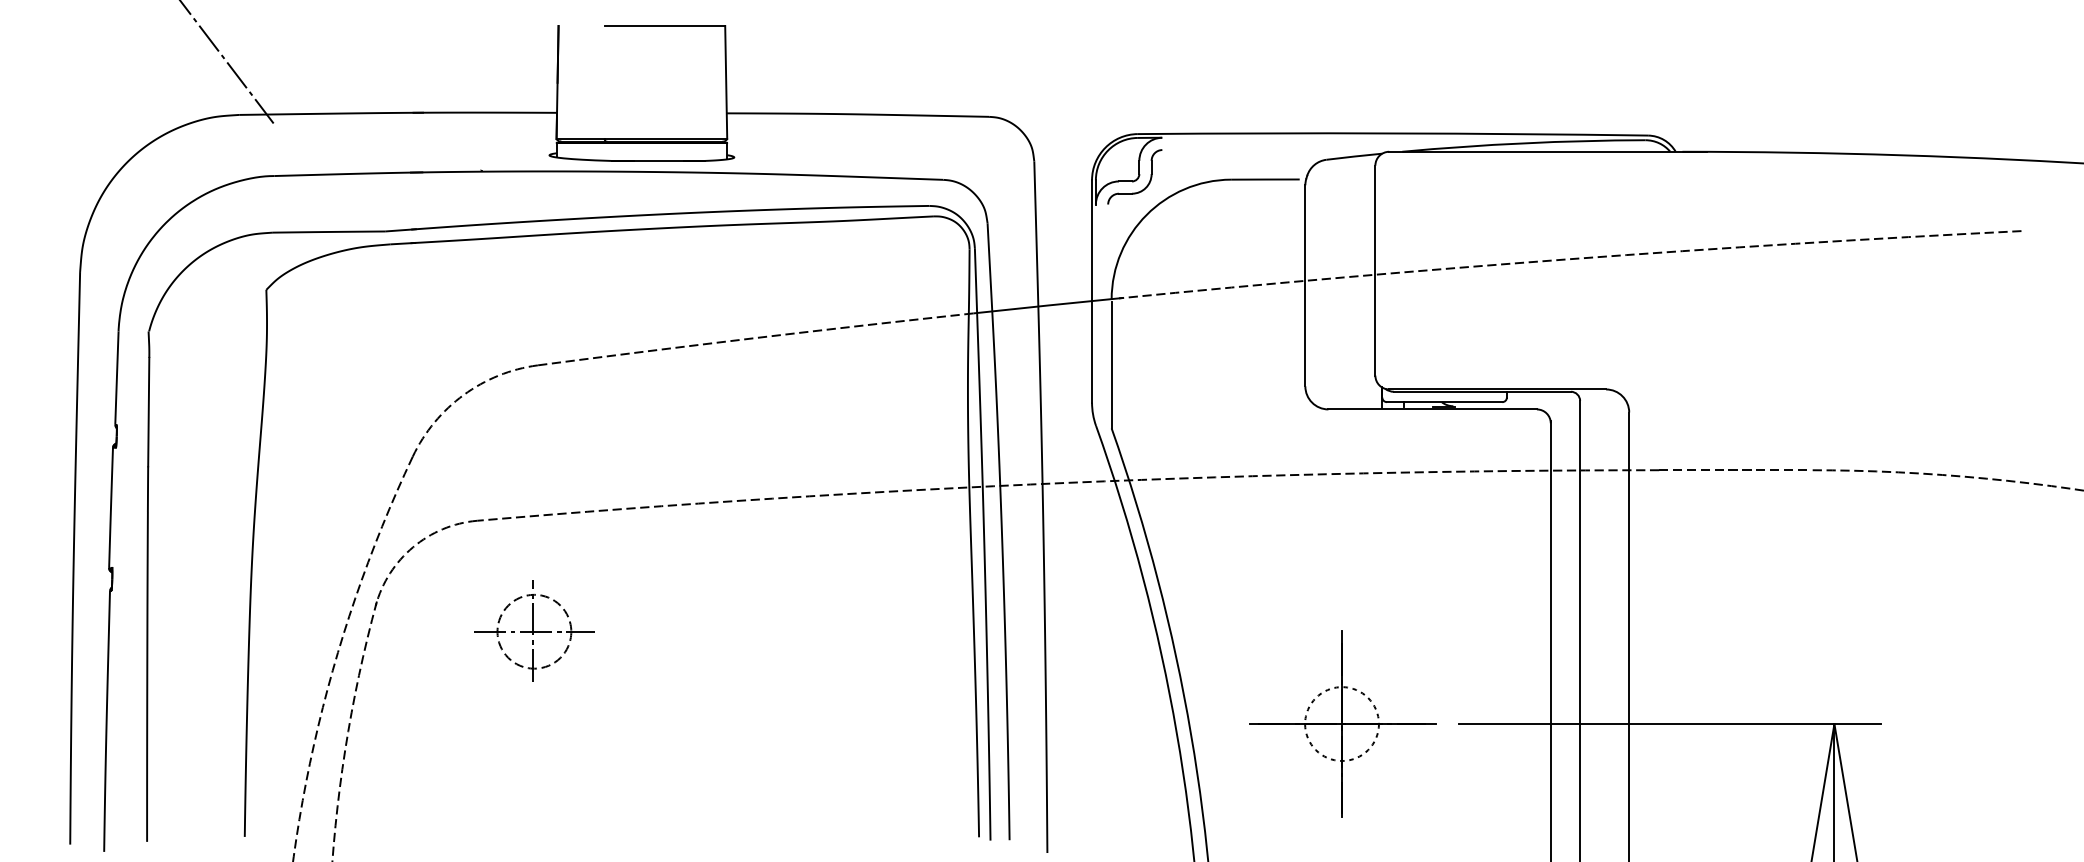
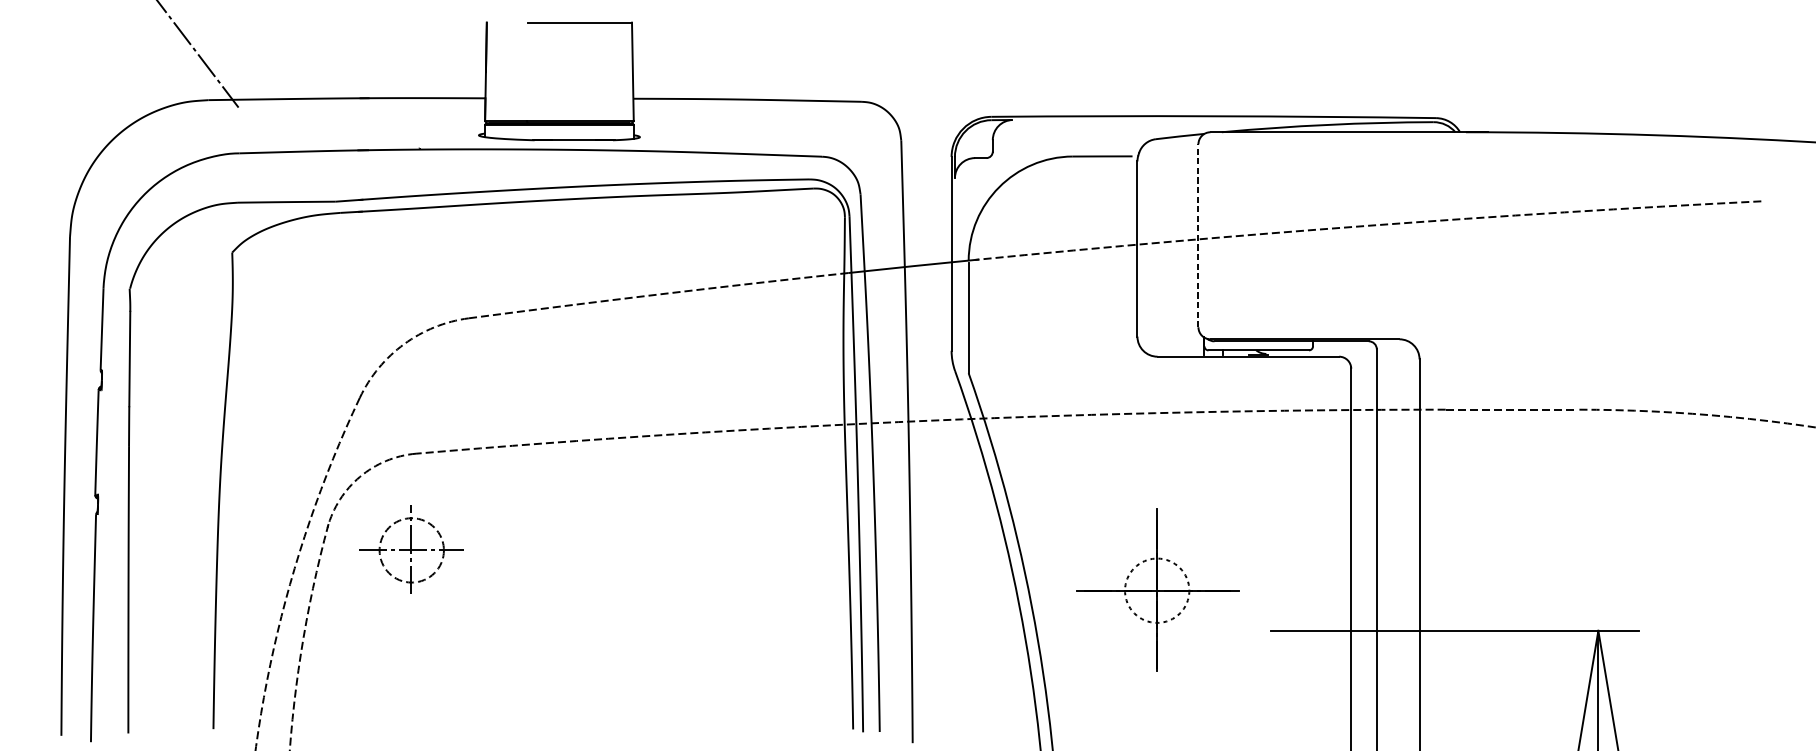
part: (1145, 186) -> (998, 162), removed
line: (1375, 270) -> (1198, 235), solid -> dashed
part: (534, 630) -> (411, 549), moved
part: (1342, 723) -> (1157, 590), moved

